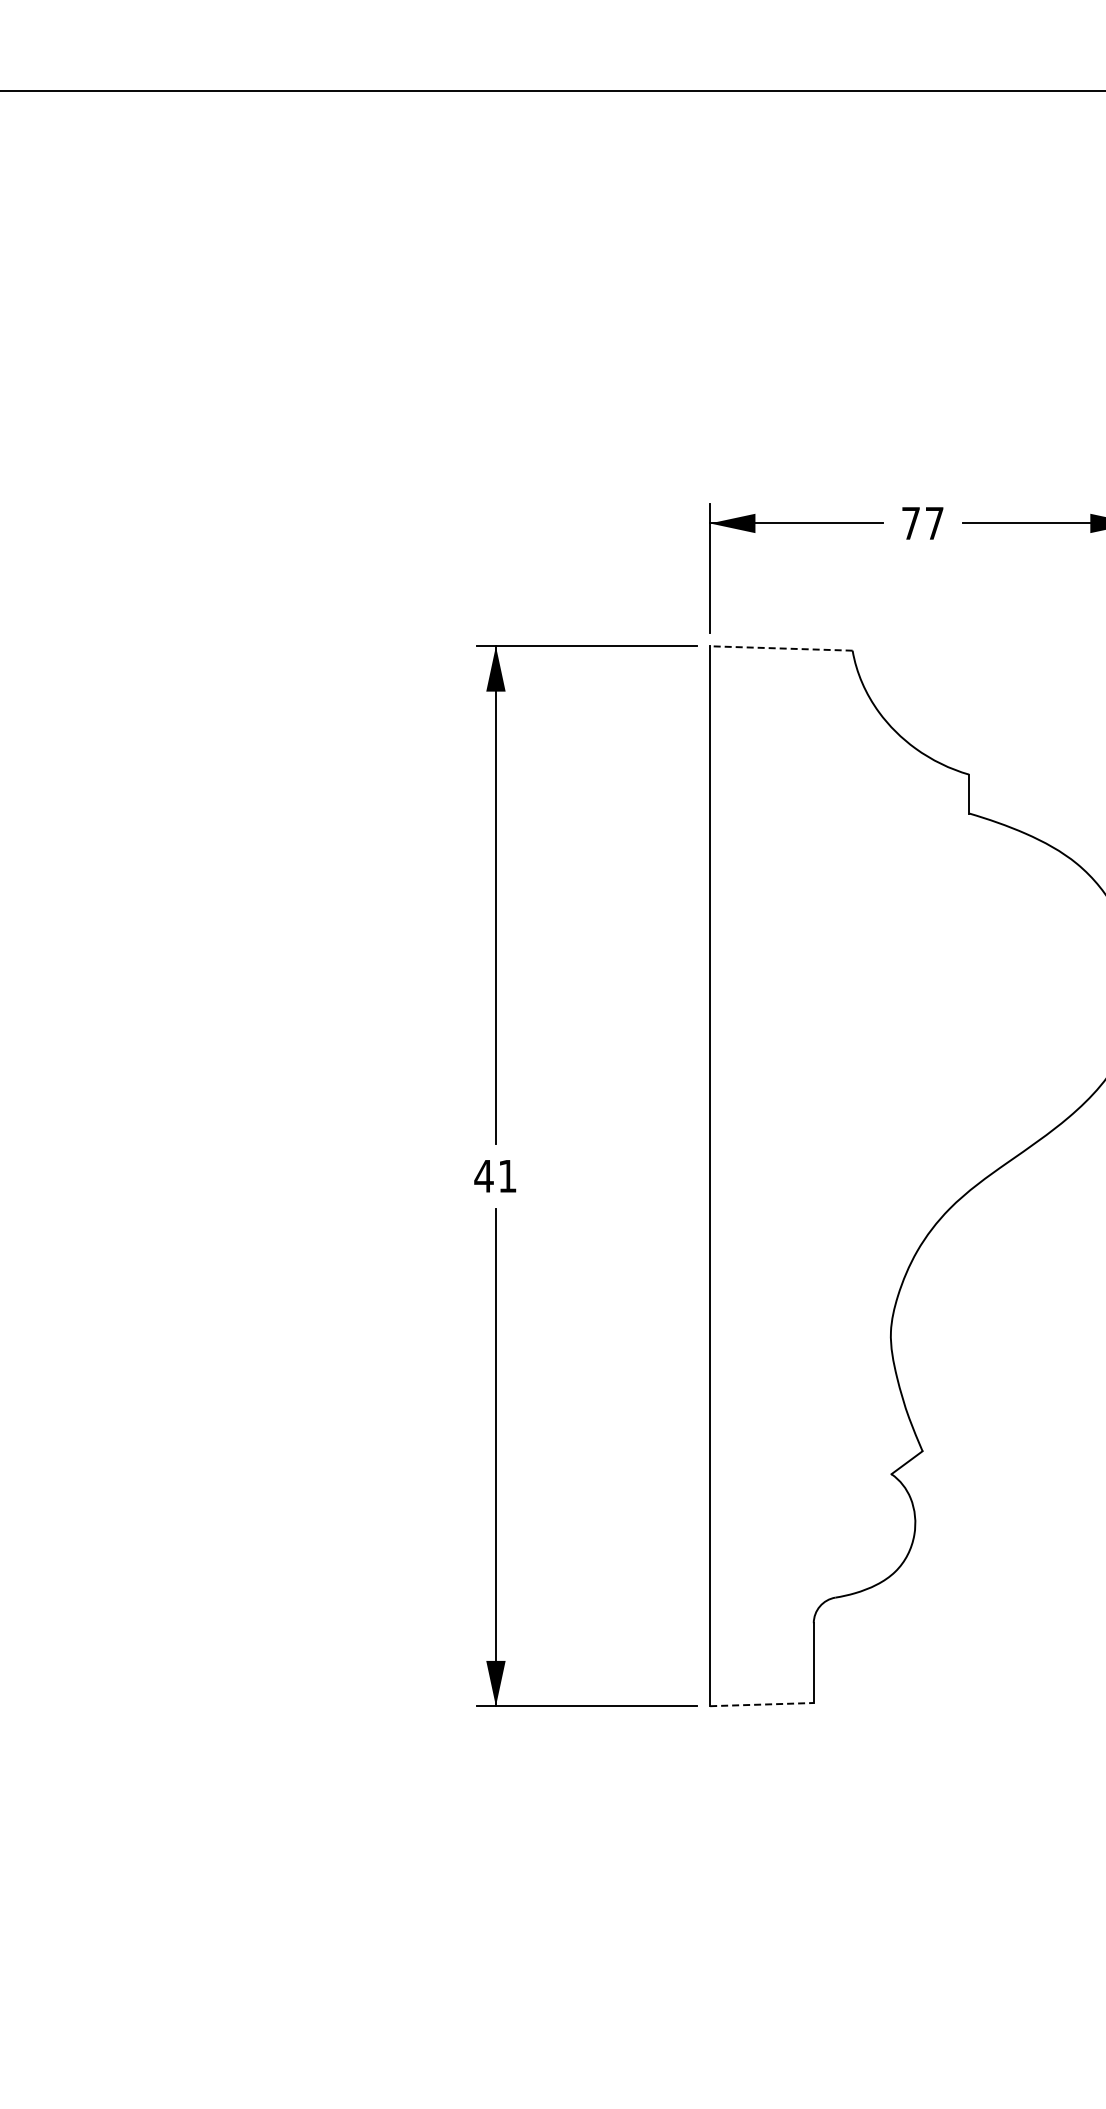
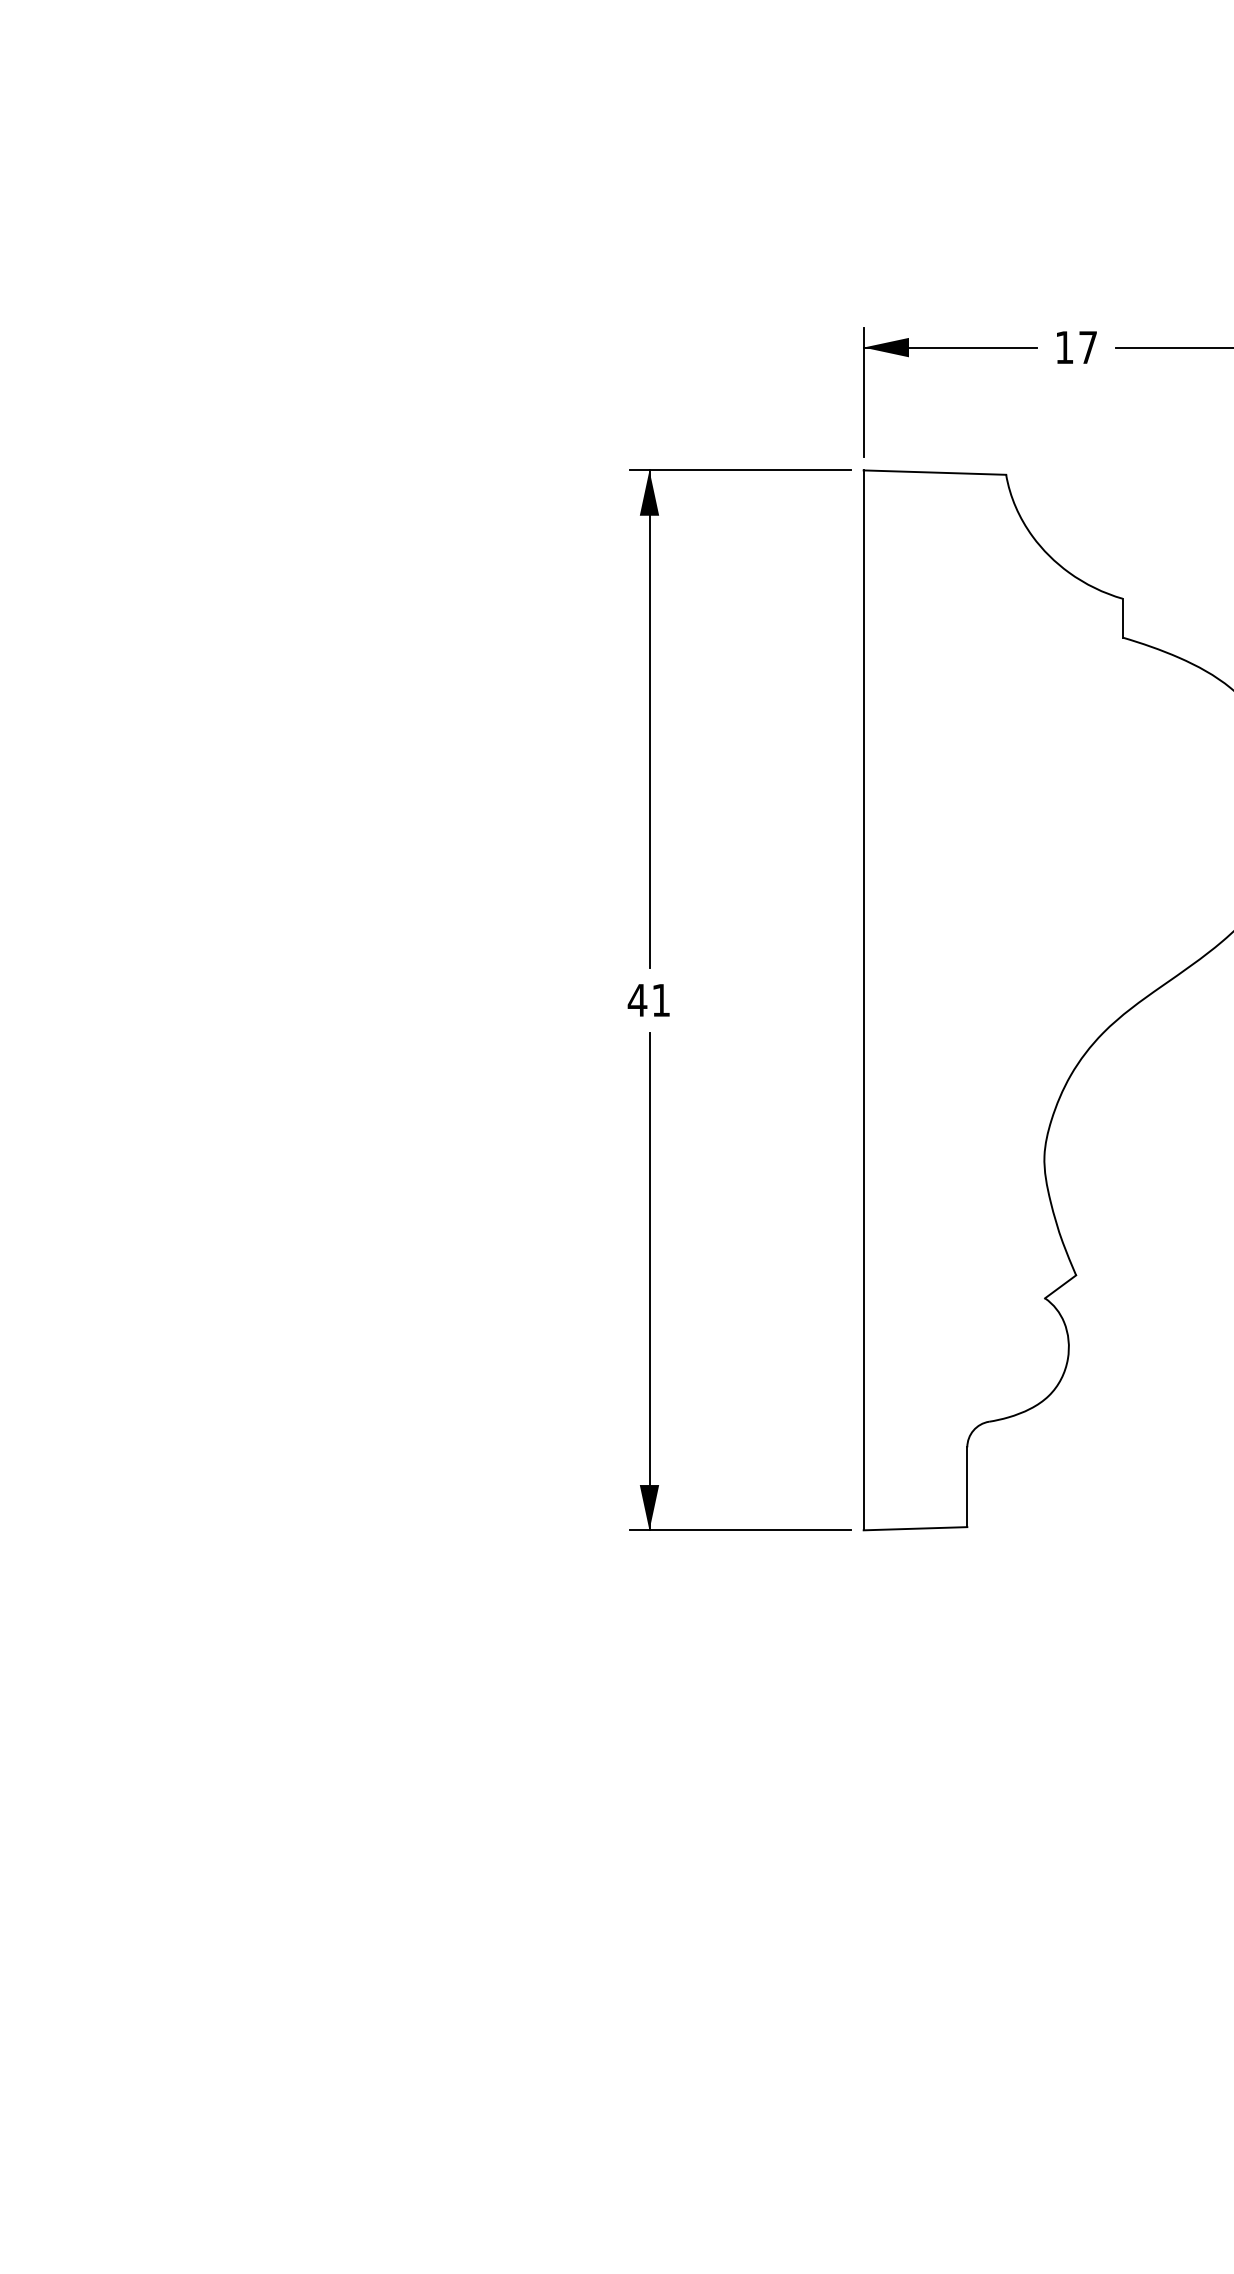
text: (910, 523) -> (1064, 347), 77 -> 17
line: (780, 648) -> (934, 472), dashed -> solid
line: (761, 1704) -> (915, 1528), dashed -> solid

